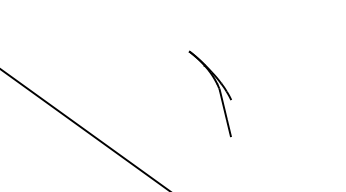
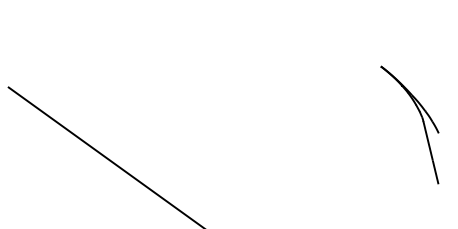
part: (218, 89) -> (421, 118), moved

